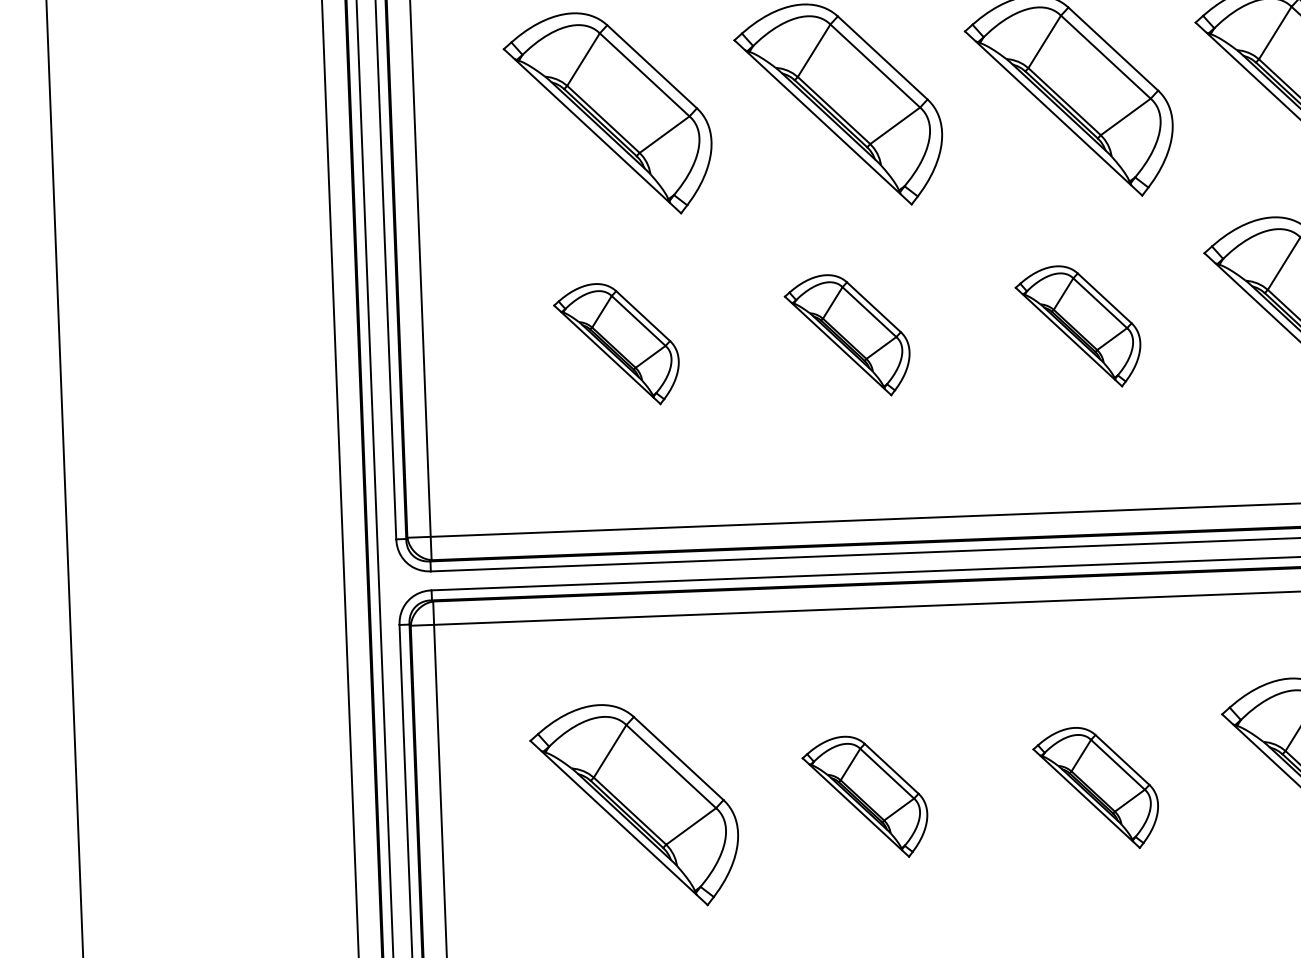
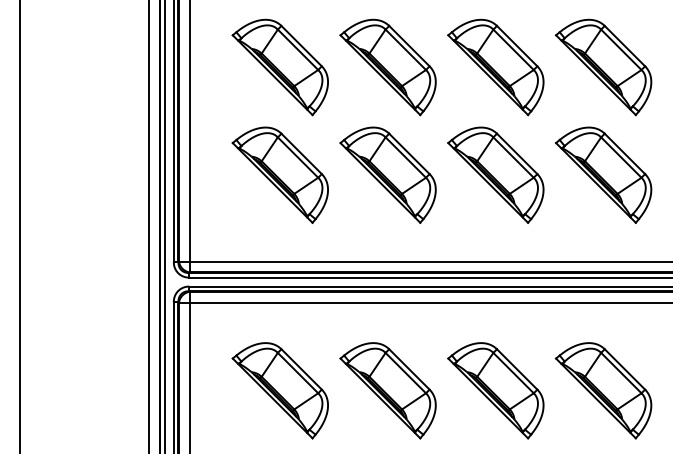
part: (1077, 325) -> (495, 174), size x1.67
part: (846, 334) -> (387, 174), size x1.67
part: (615, 343) -> (279, 174), size x1.67
part: (1095, 787) -> (495, 390), size x1.67
part: (864, 796) -> (387, 390), size x1.67

